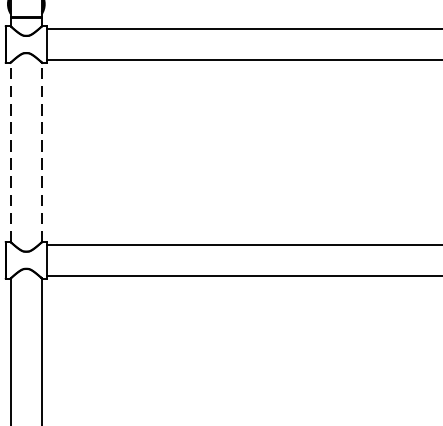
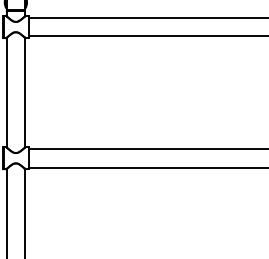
line: (10, 152) -> (6, 92), dashed -> solid
line: (42, 152) -> (25, 92), dashed -> solid

